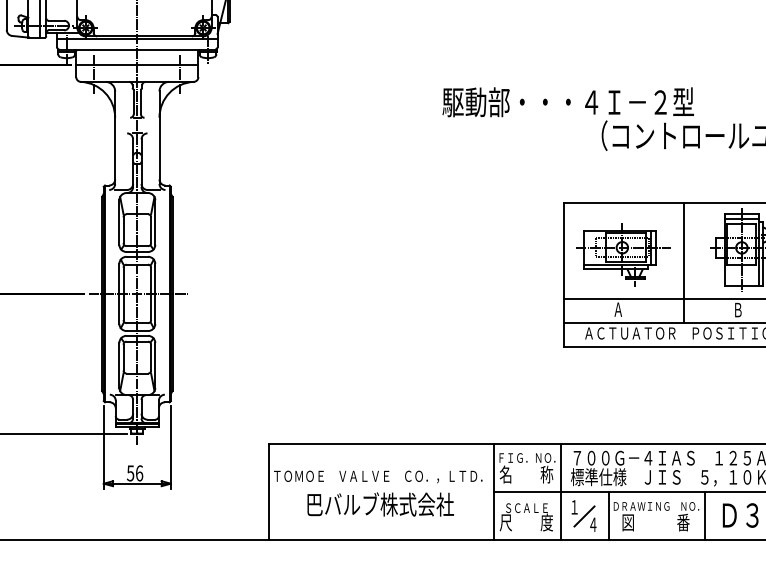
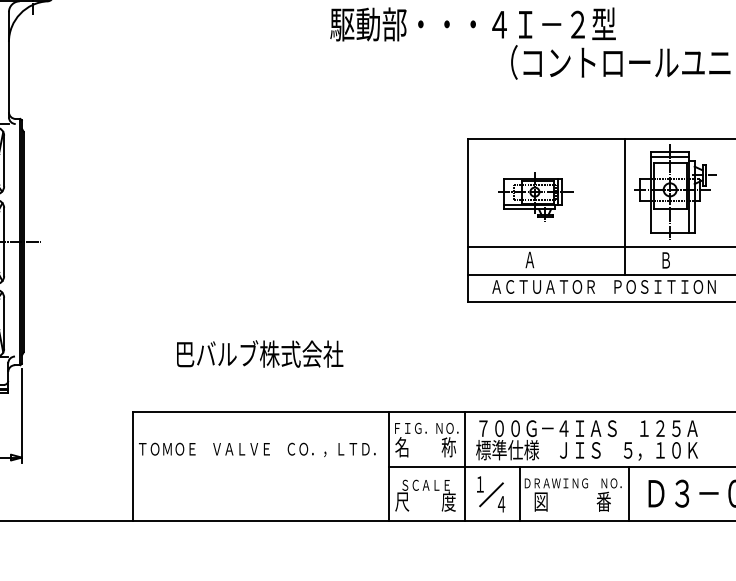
part: (623, 254) -> (535, 197), size x0.7
line: (683, 262) -> (624, 206), moved
text: (380, 504) -> (259, 354), moved

